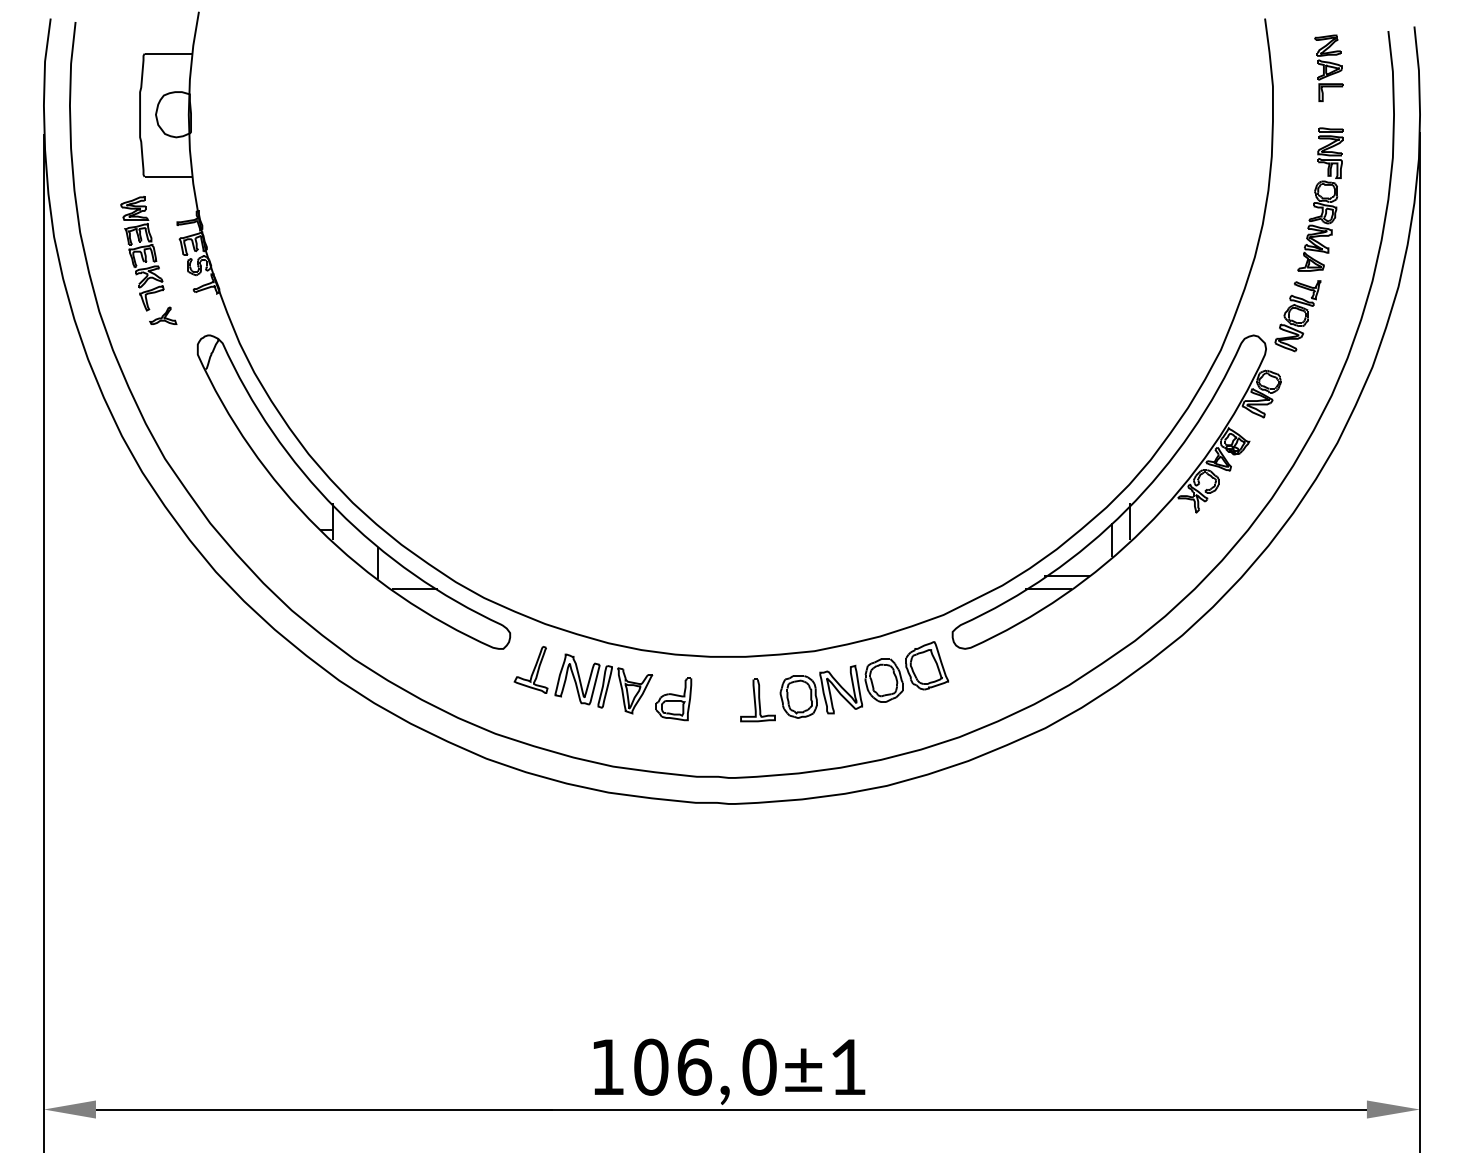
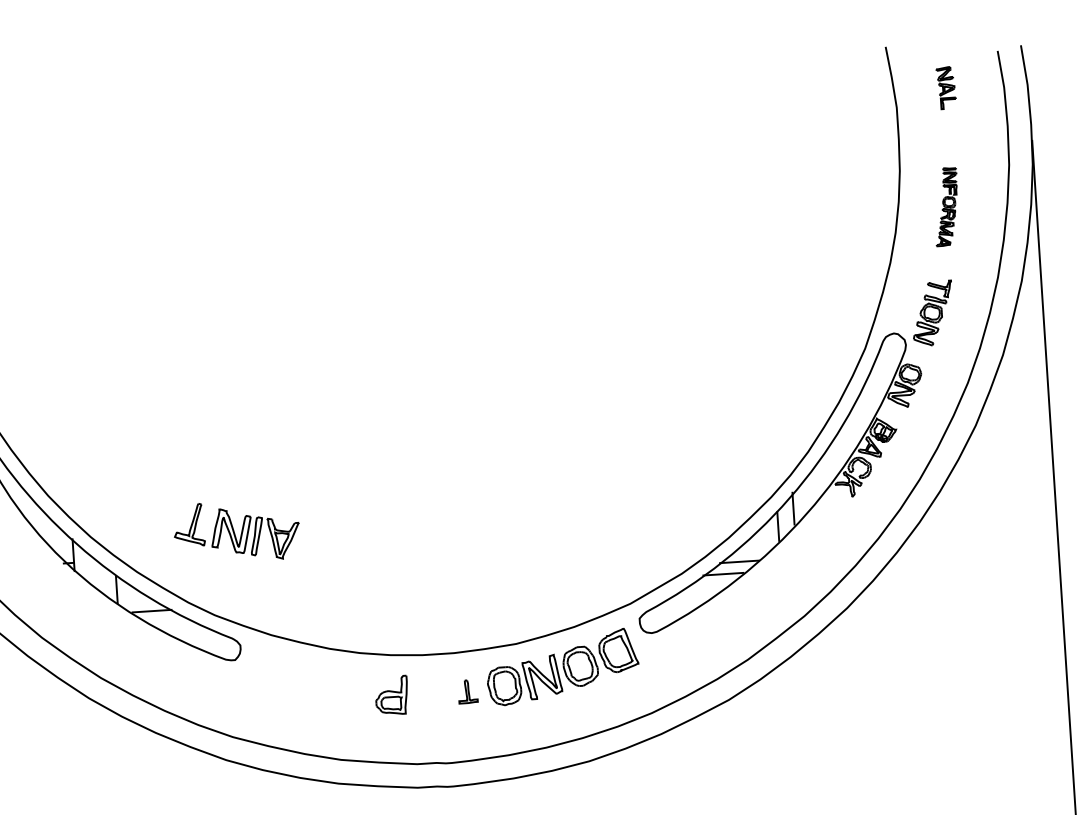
part: (1328, 68) -> (945, 88), size x0.7
part: (1320, 199) -> (946, 206), size x0.6
part: (583, 680) -> (236, 531), moved
part: (757, 700) -> (467, 691), size x0.6

